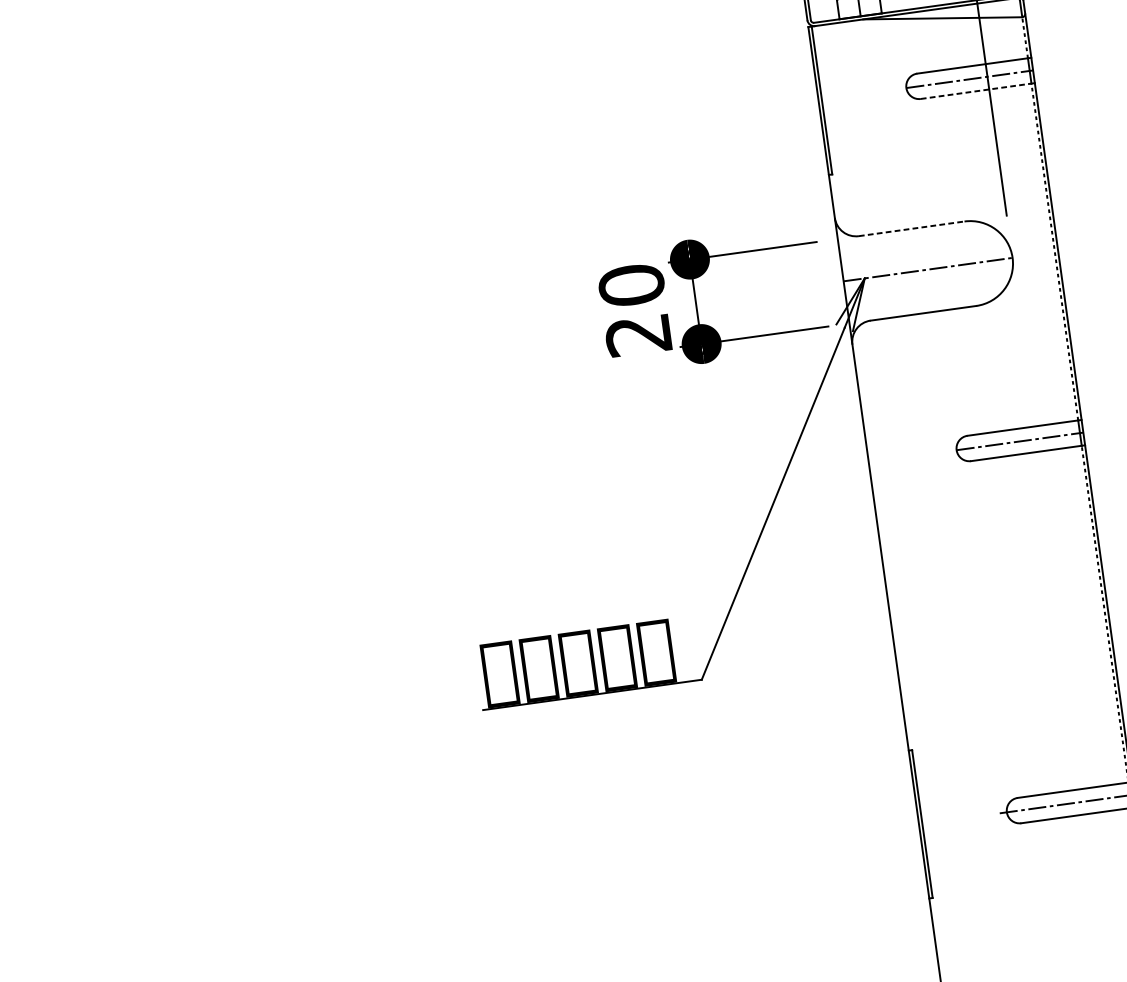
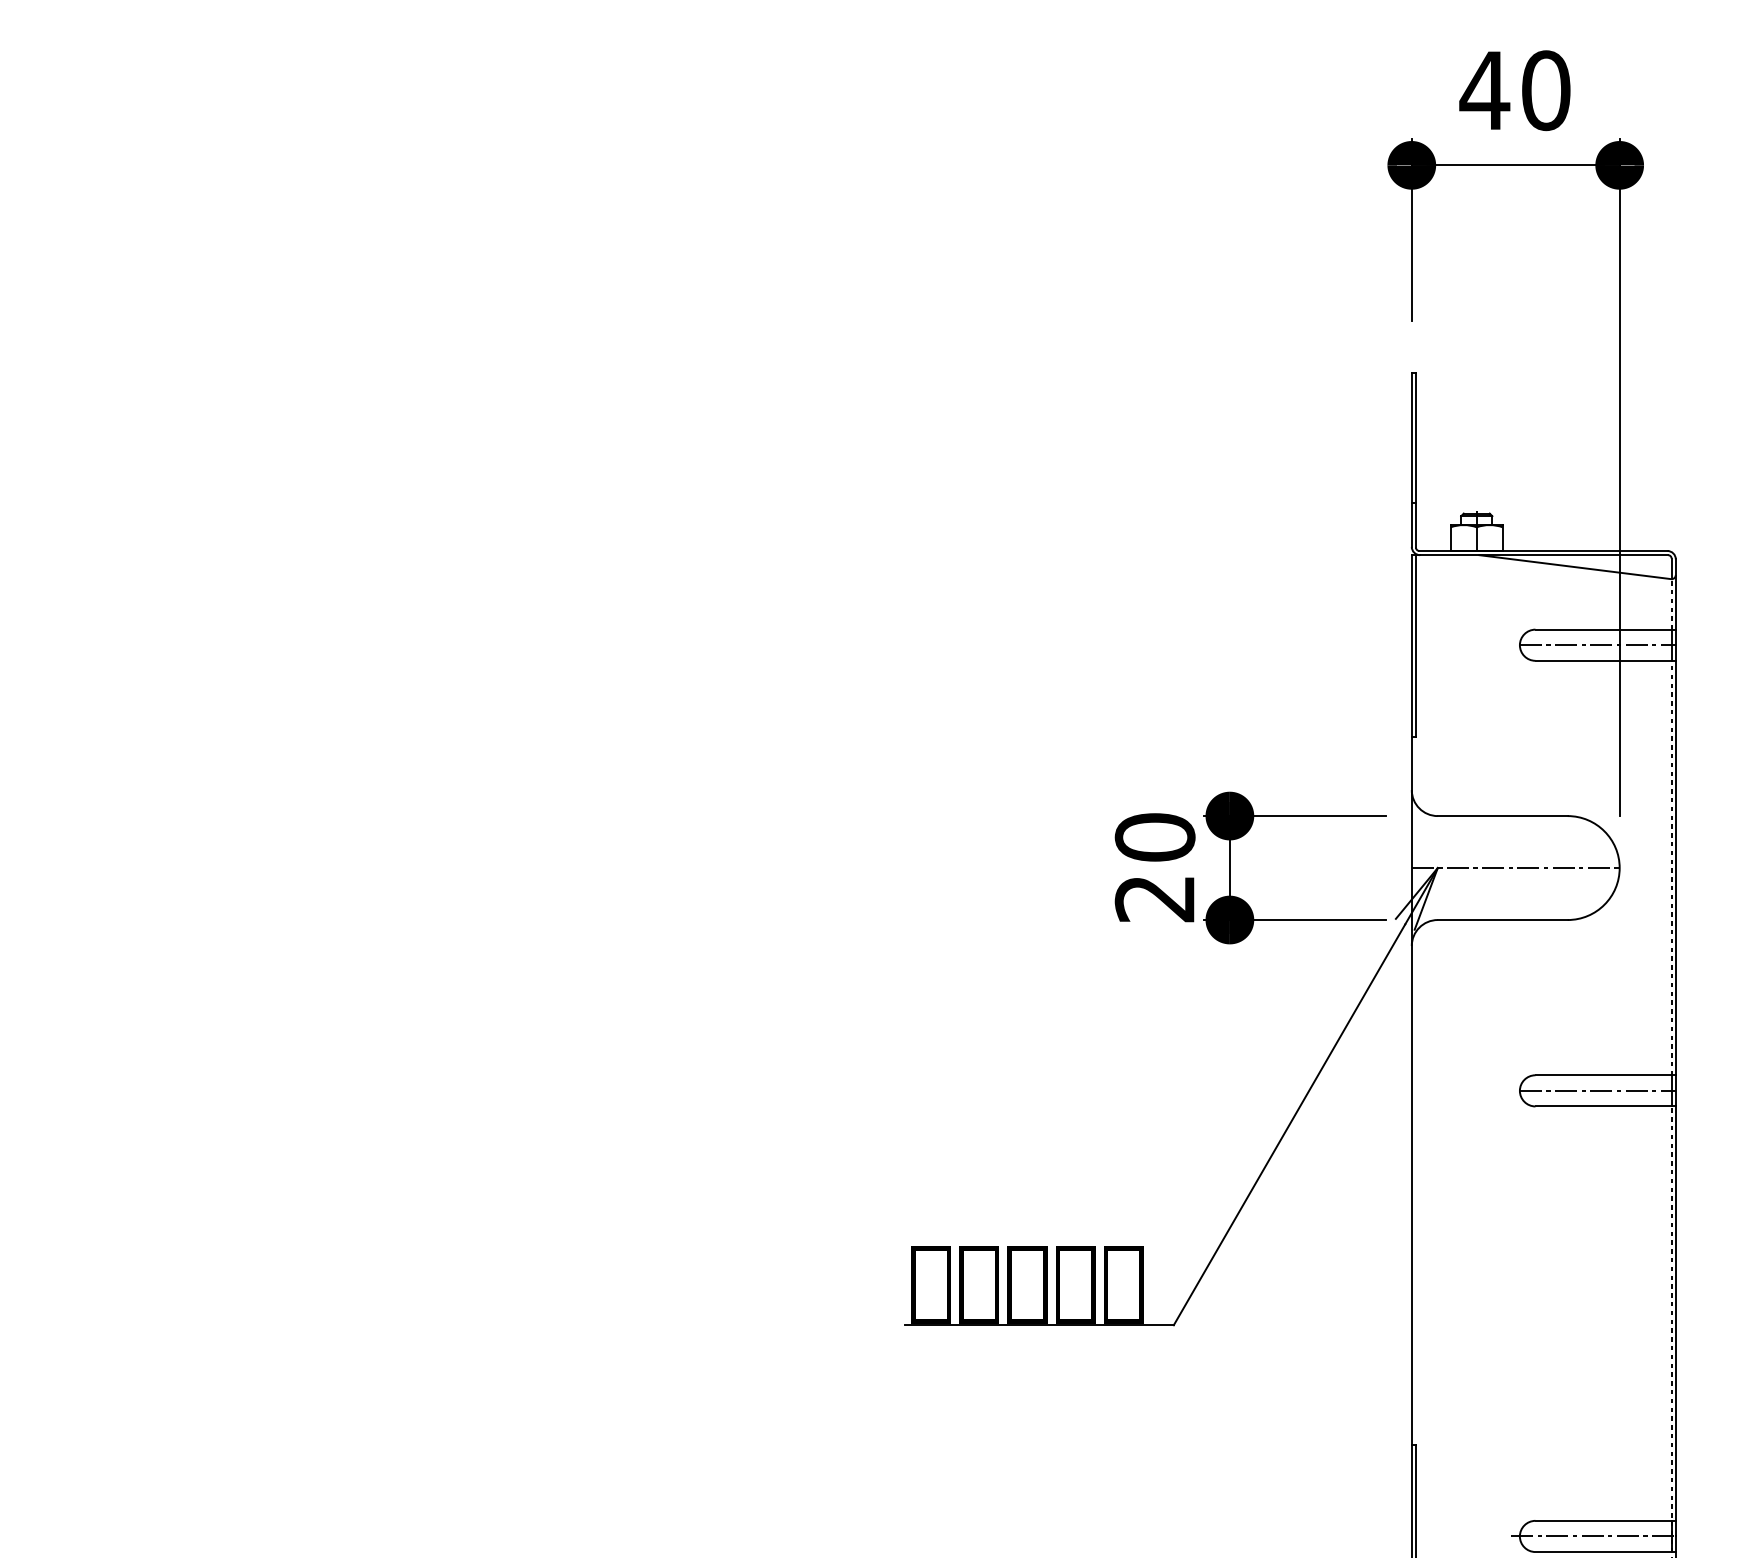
line: (976, 90) -> (1604, 660), dashed -> solid
line: (911, 229) -> (1502, 816), dashed -> solid

